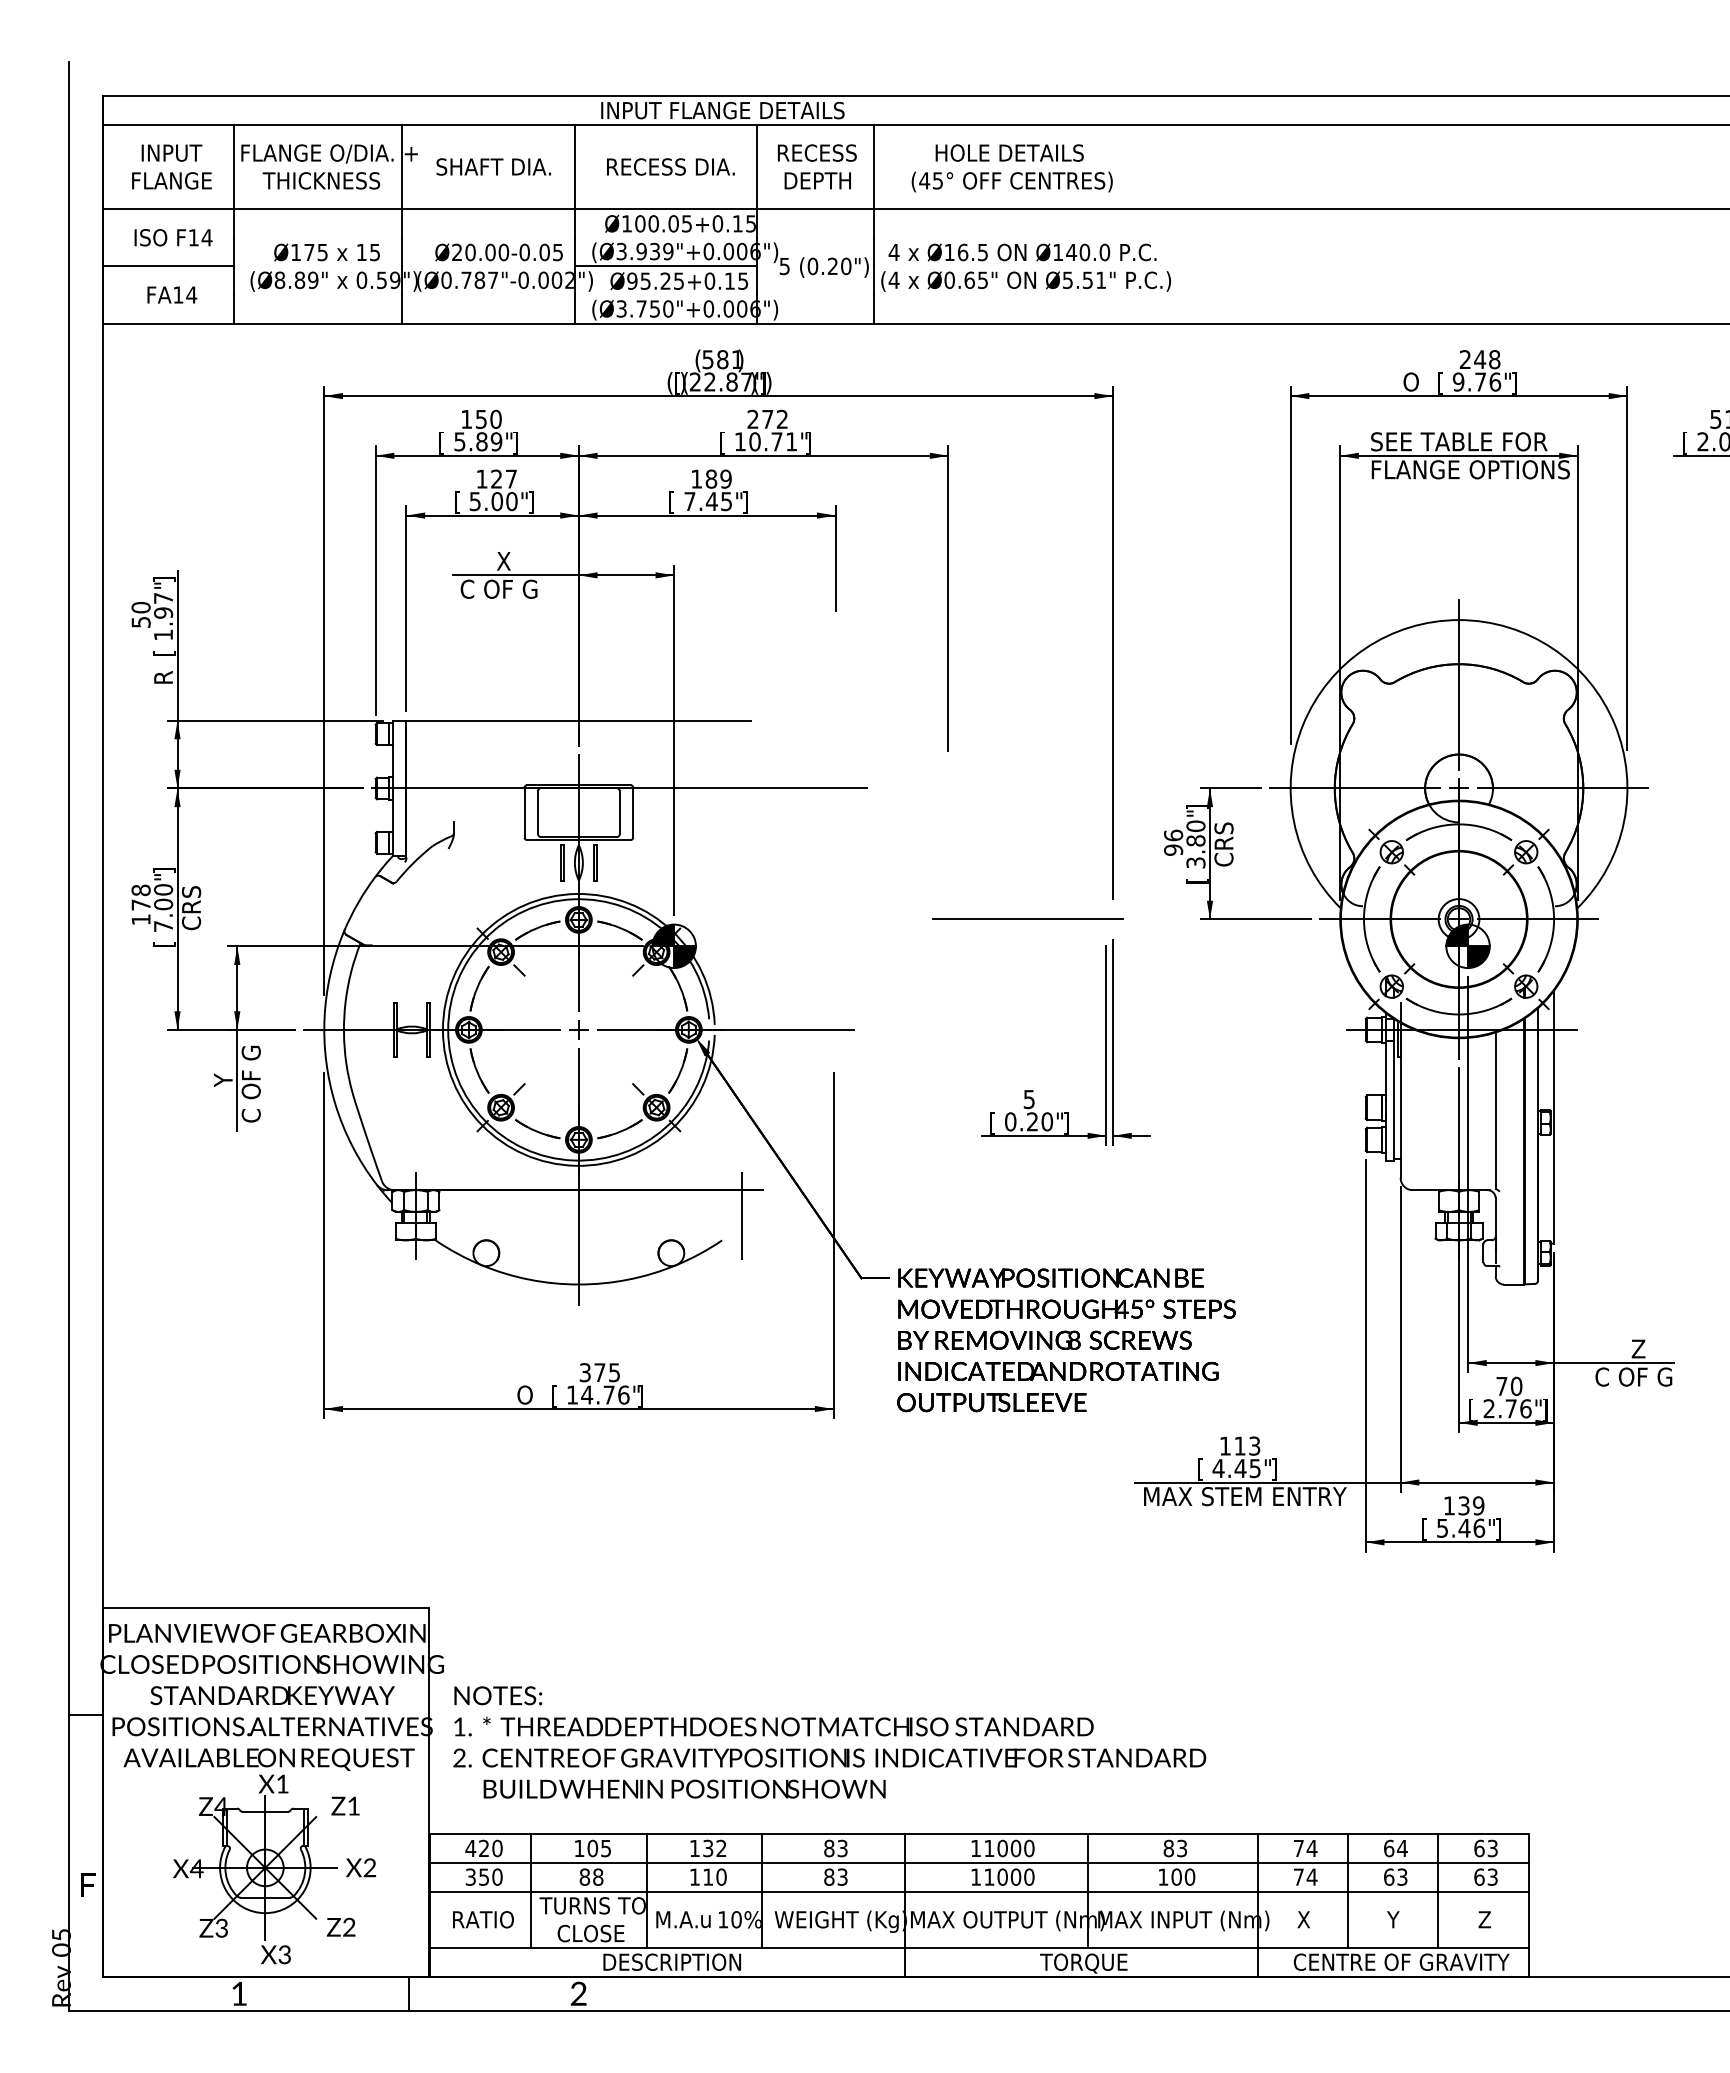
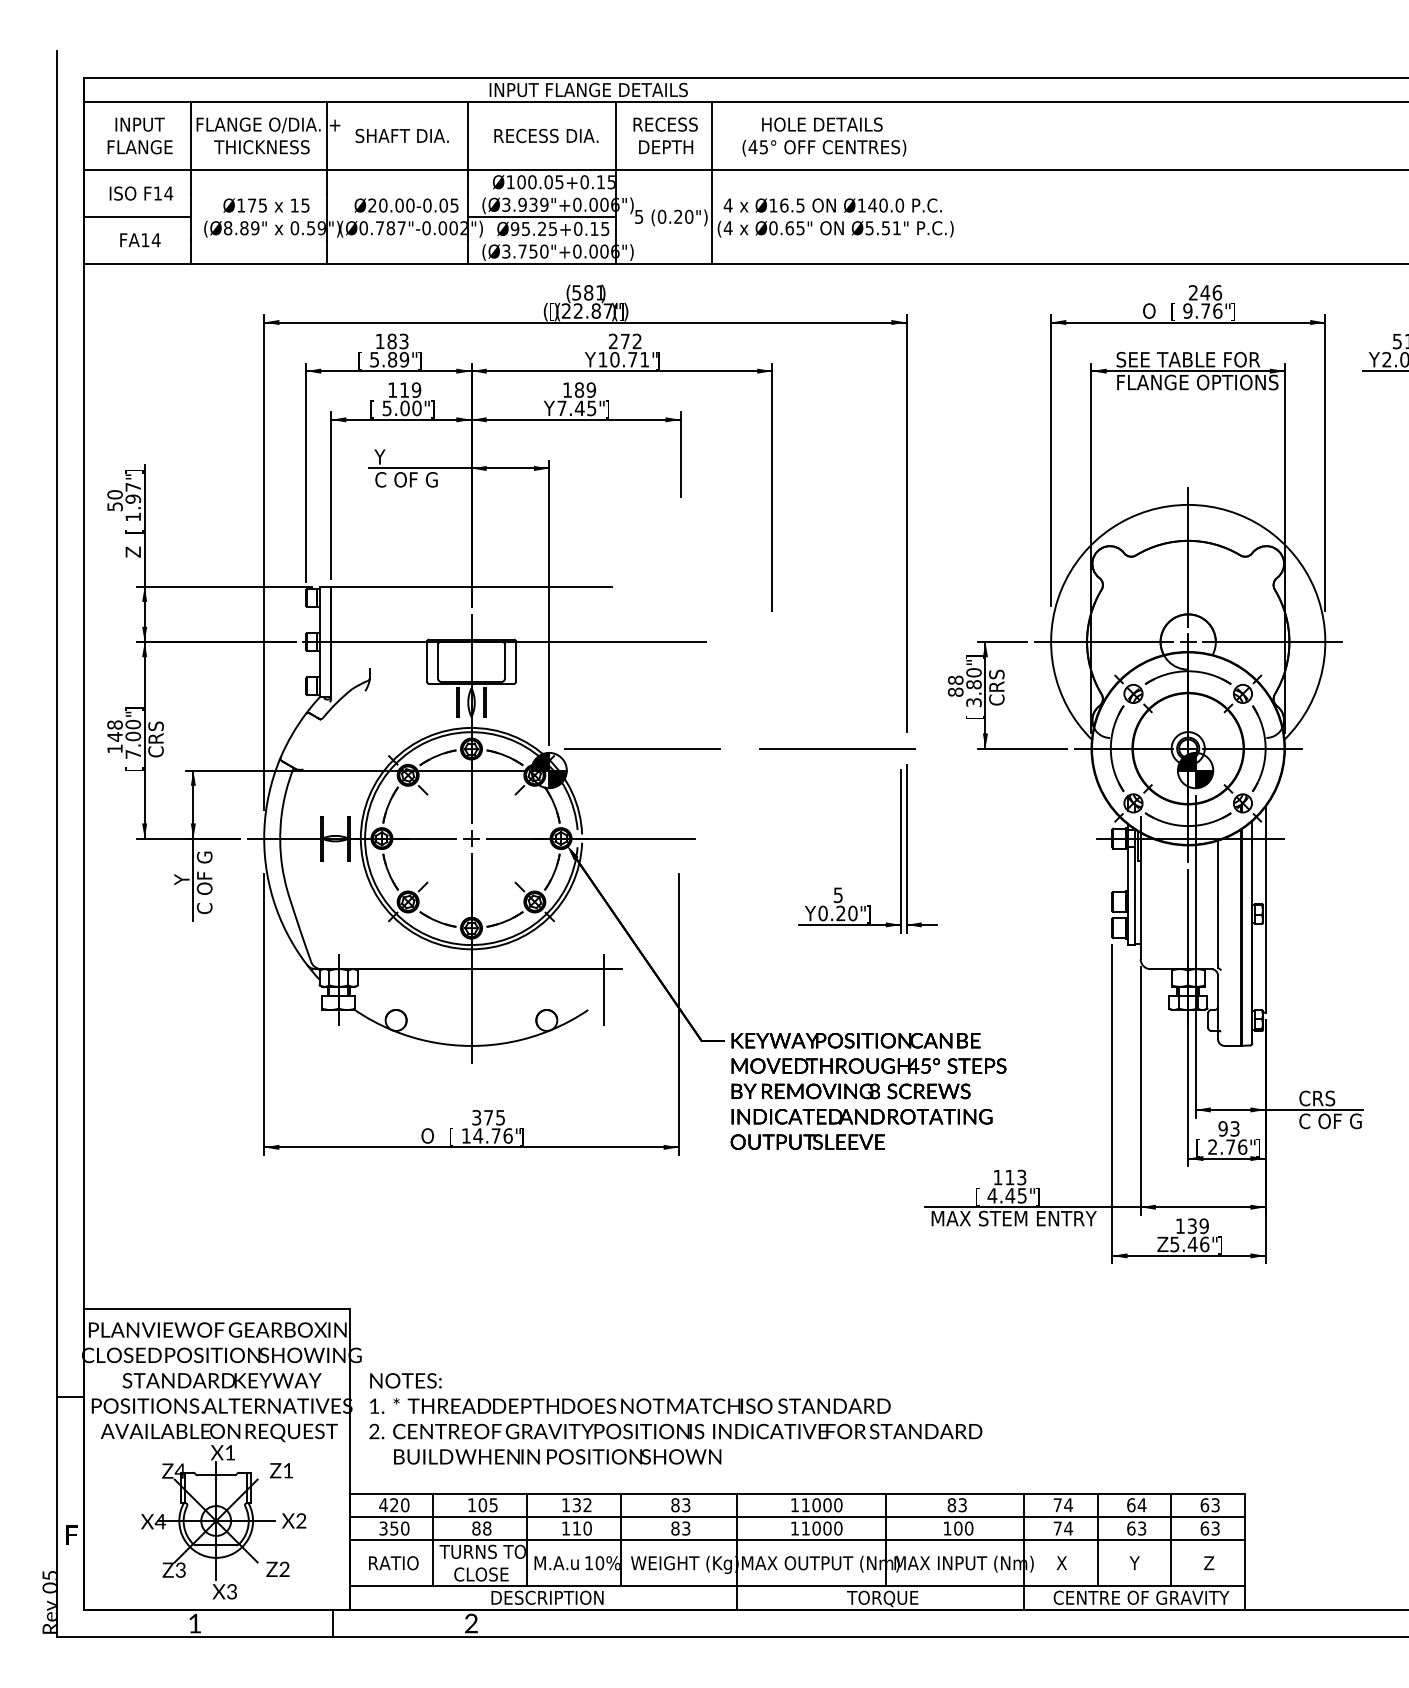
text: (1494, 359) -> (1217, 292), 248 -> 246
text: (488, 418) -> (397, 340), 150 -> 183
text: (724, 443) -> (590, 361), [ -> Y
text: (1687, 443) -> (1374, 361), [ -> Y
text: (504, 478) -> (410, 389), 127 -> 119
text: (674, 502) -> (549, 409), [ -> Y
text: (484, 561) -> (394, 457), X -> Y
text: (163, 677) -> (133, 551), R -> Z
text: (1173, 842) -> (955, 686), 96 -> 88
text: (140, 905) -> (114, 737), 178 -> 148
line: (788, 918) -> (642, 747), added
text: (994, 1123) -> (809, 914), [ -> Y
text: (1620, 1348) -> (1319, 1098), Z -> CRS
text: (1509, 1385) -> (1229, 1128), 70 -> 93
text: (1427, 1529) -> (1162, 1245), [ -> Z

